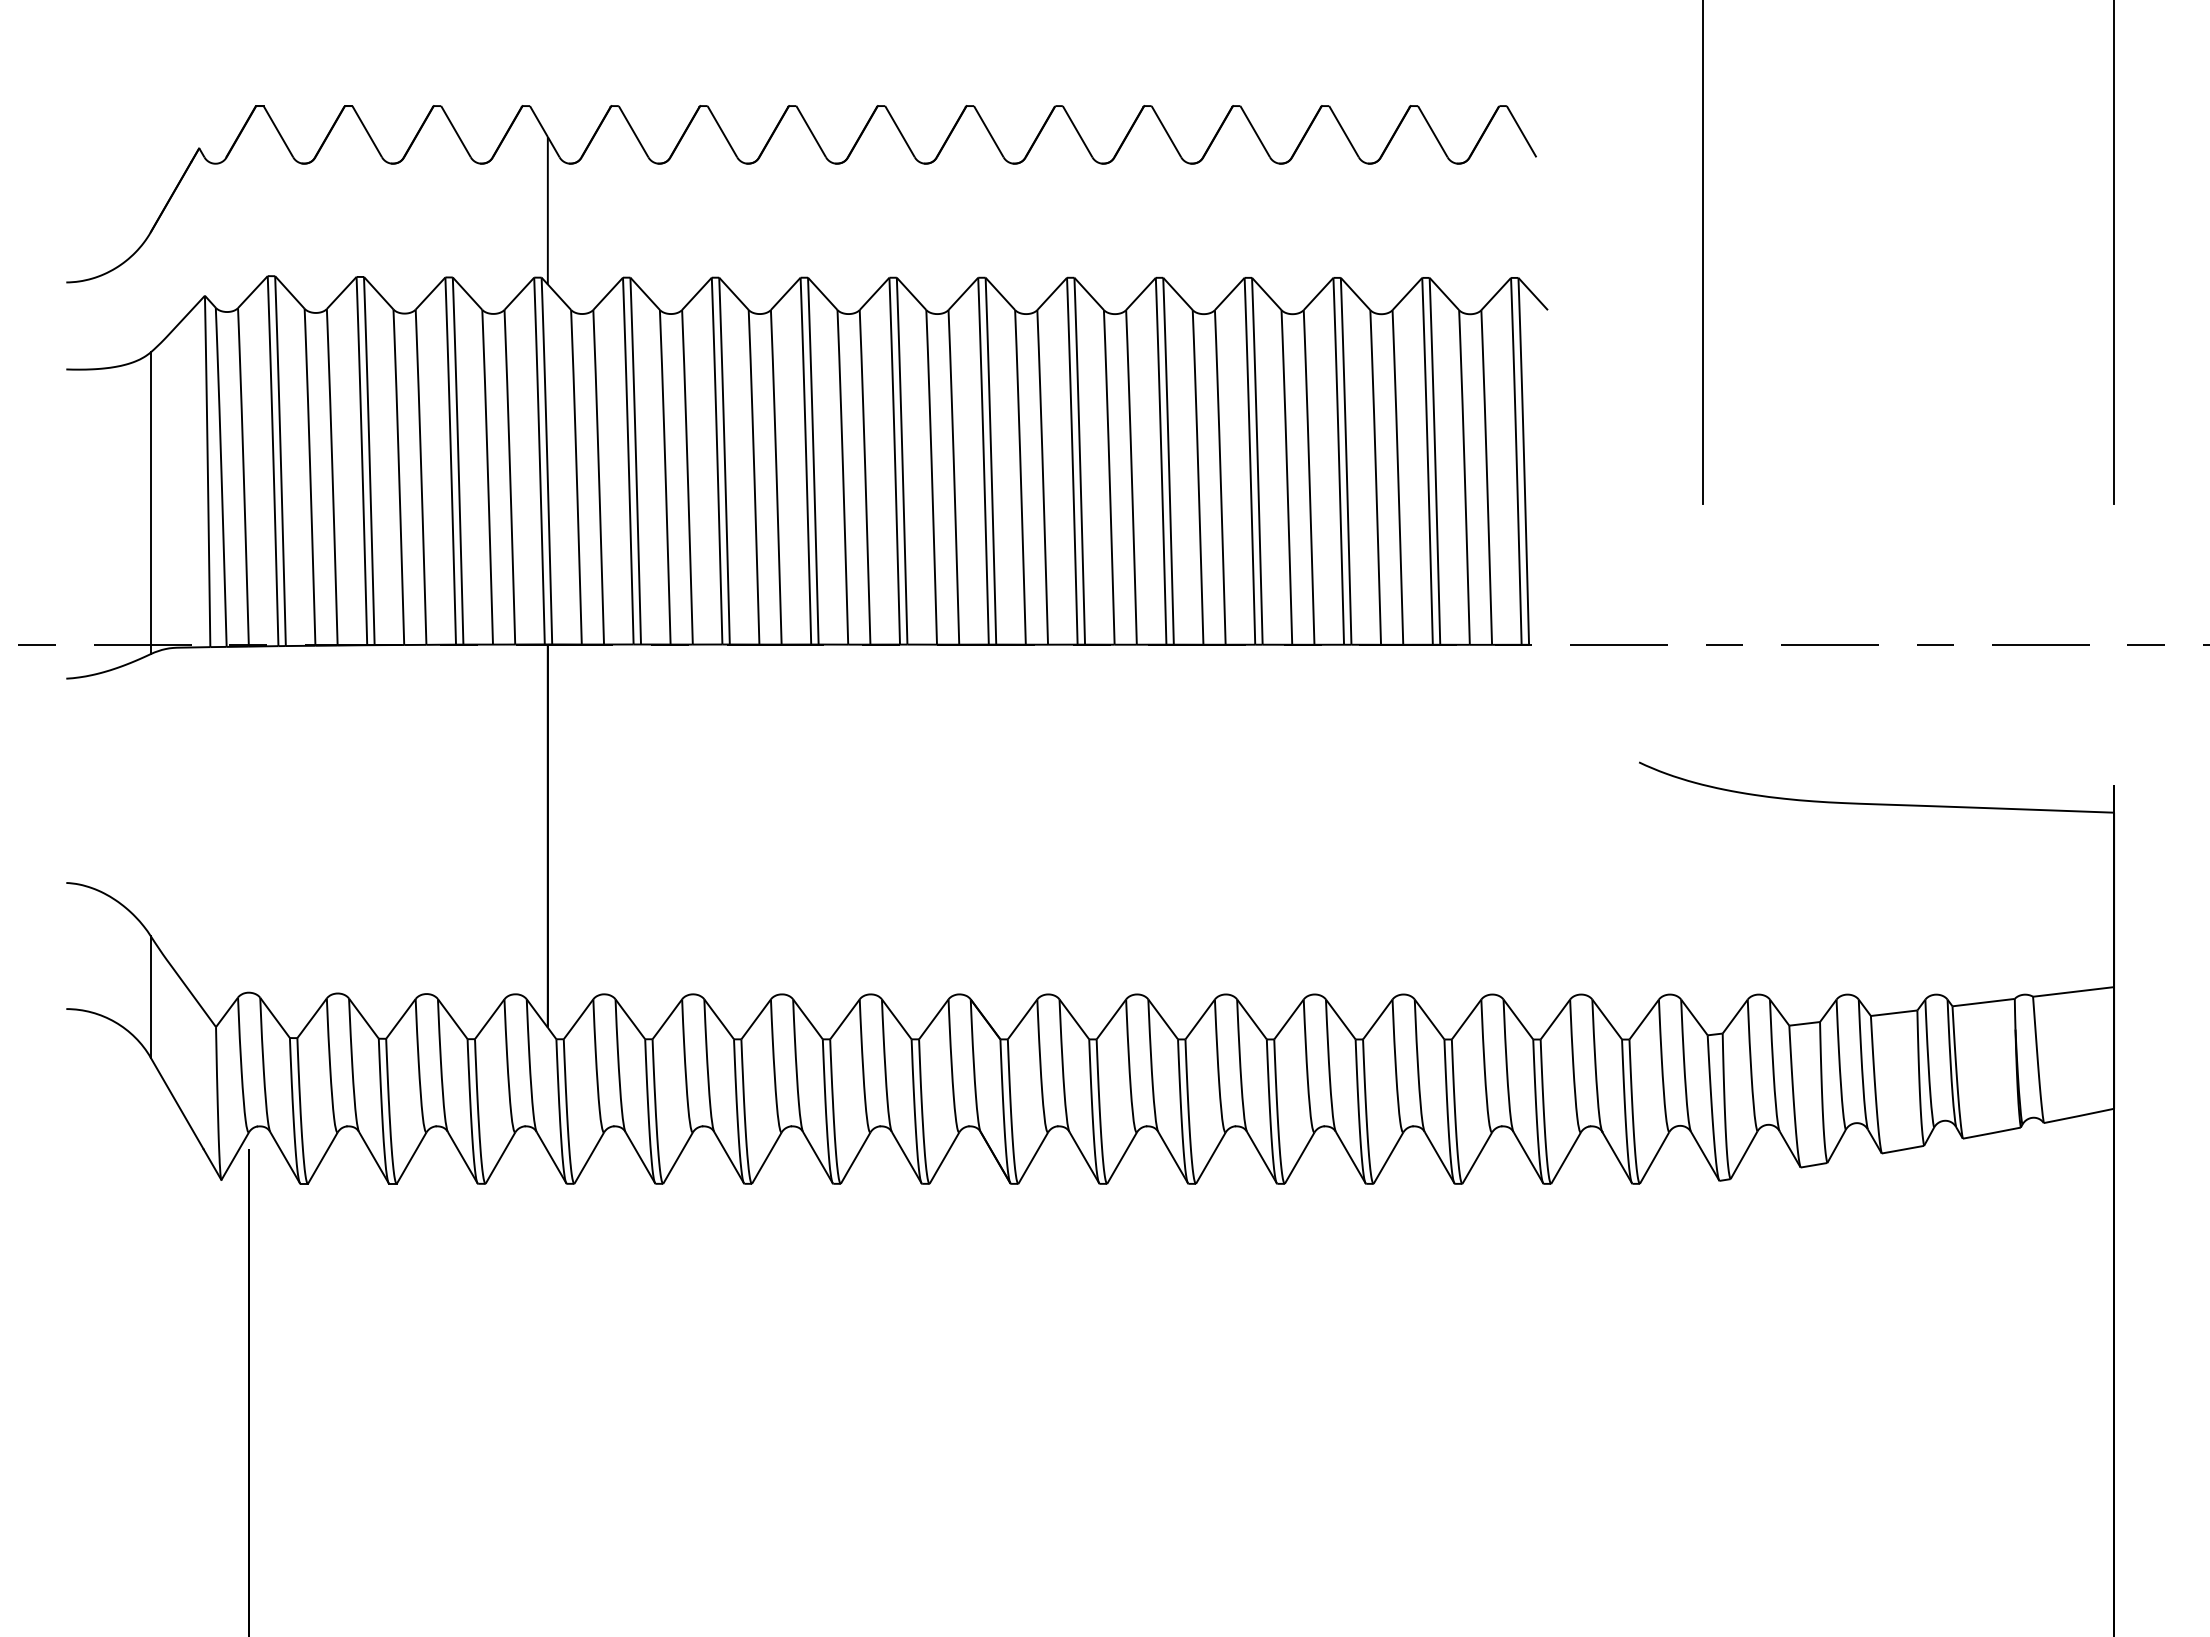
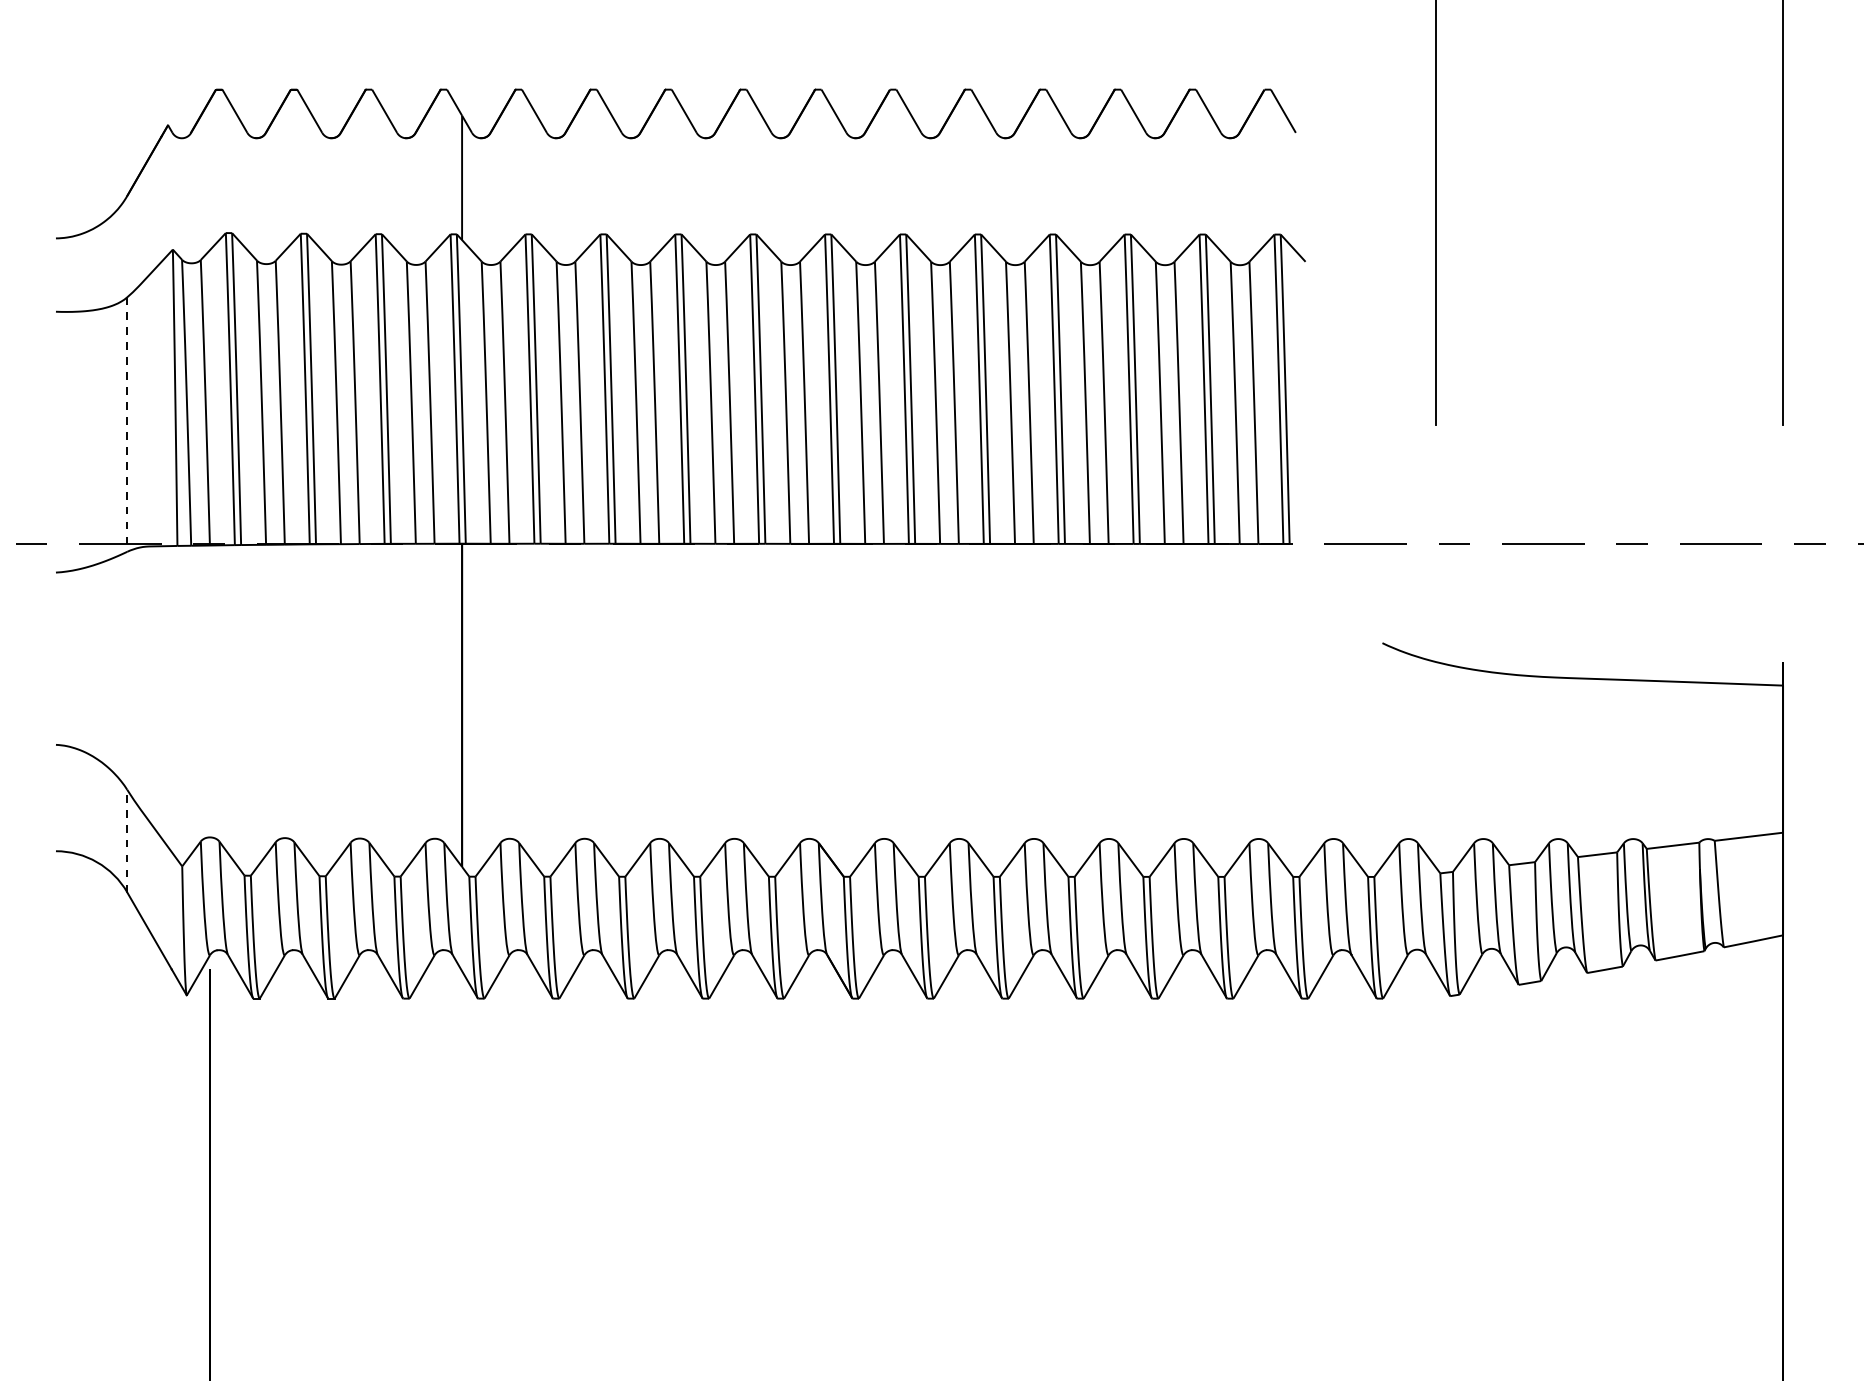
line: (150, 503) -> (126, 424), solid -> dashed
line: (150, 997) -> (126, 841), solid -> dashed

